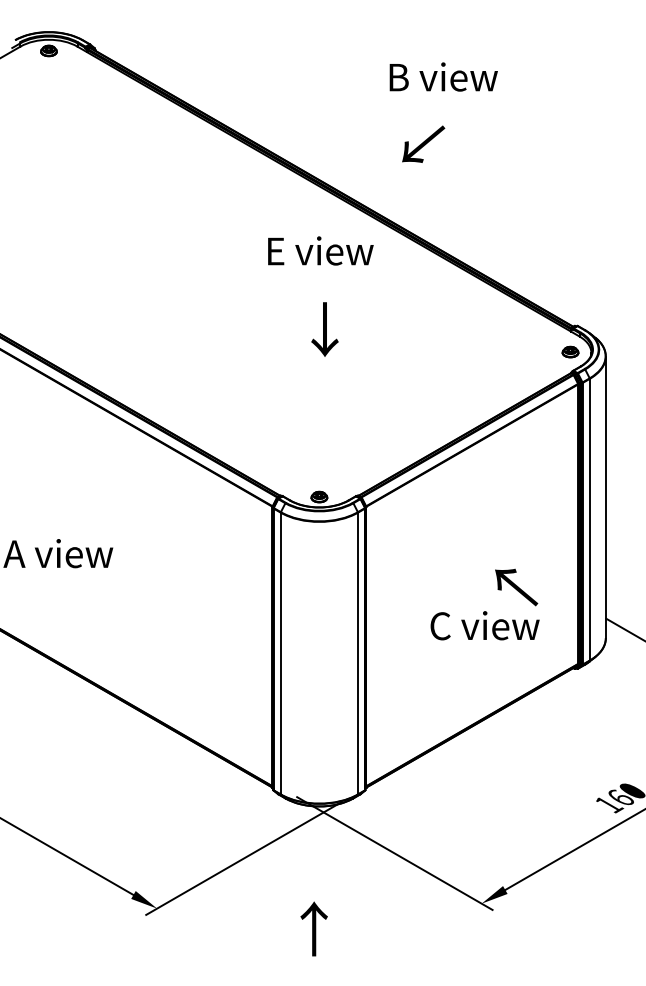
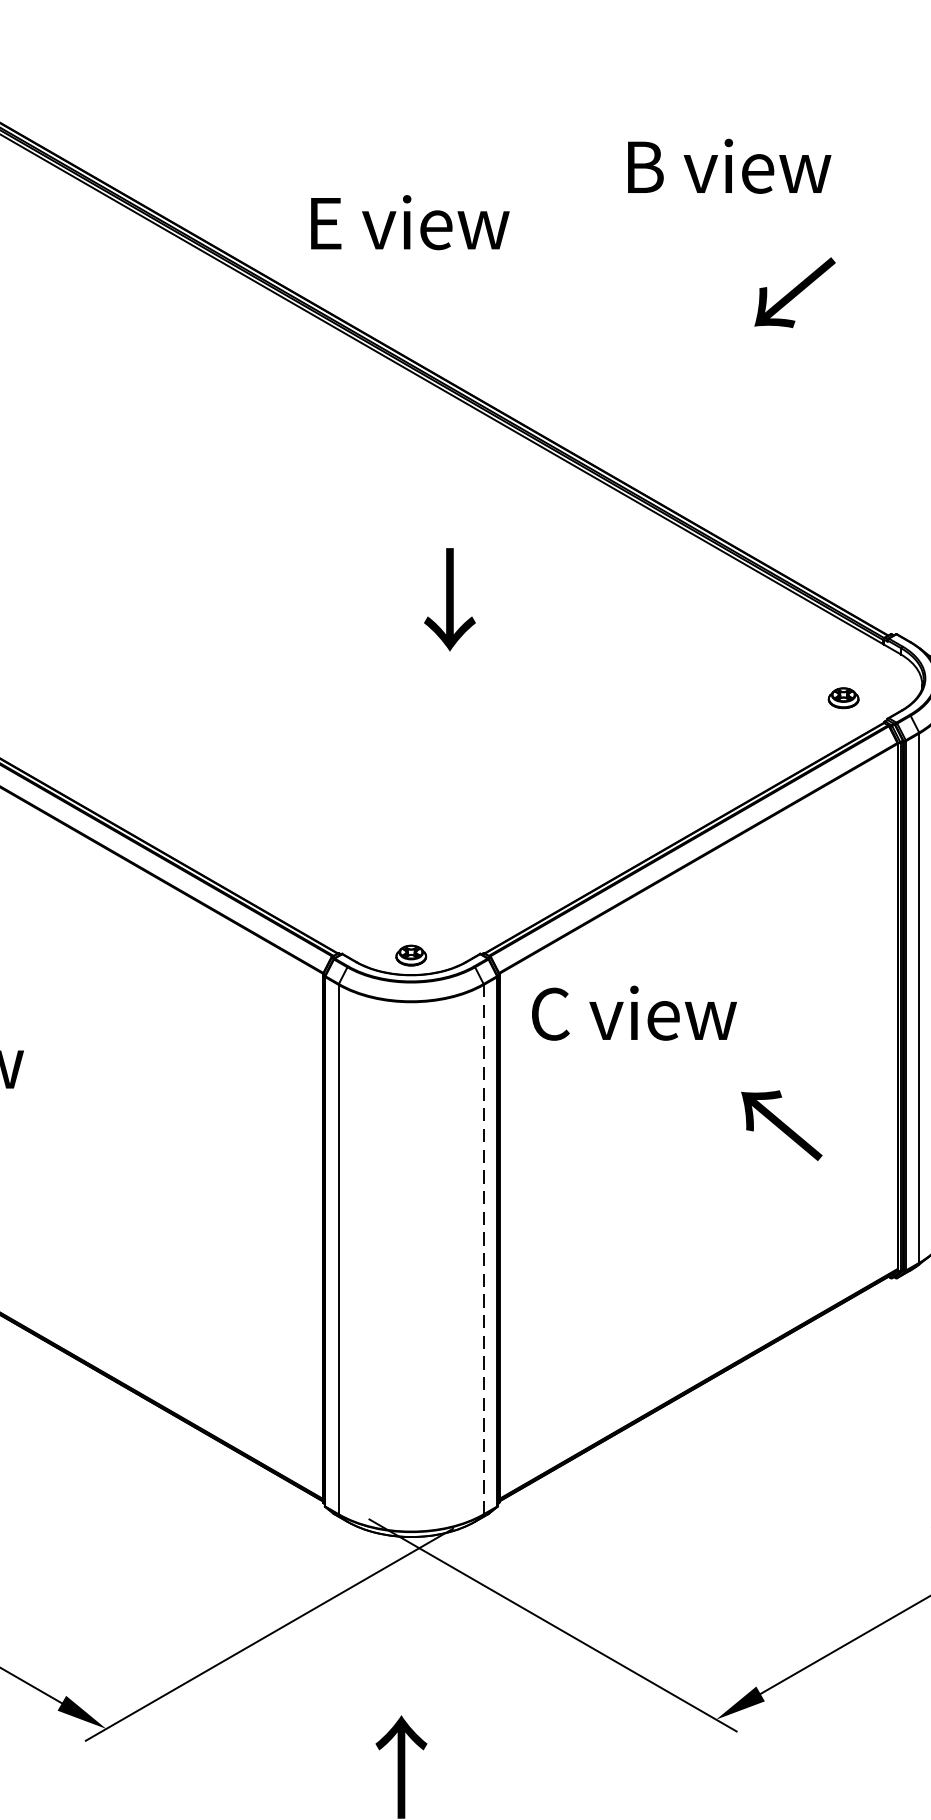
text: (443, 76) -> (728, 165), moved
text: (423, 143) -> (794, 291), moved
text: (320, 250) -> (409, 221), moved
text: (324, 329) -> (449, 599), moved
part: (570, 351) -> (843, 697), moved
text: (484, 625) -> (633, 1012), moved
line: (358, 653) -> (484, 1249), solid -> dashed

